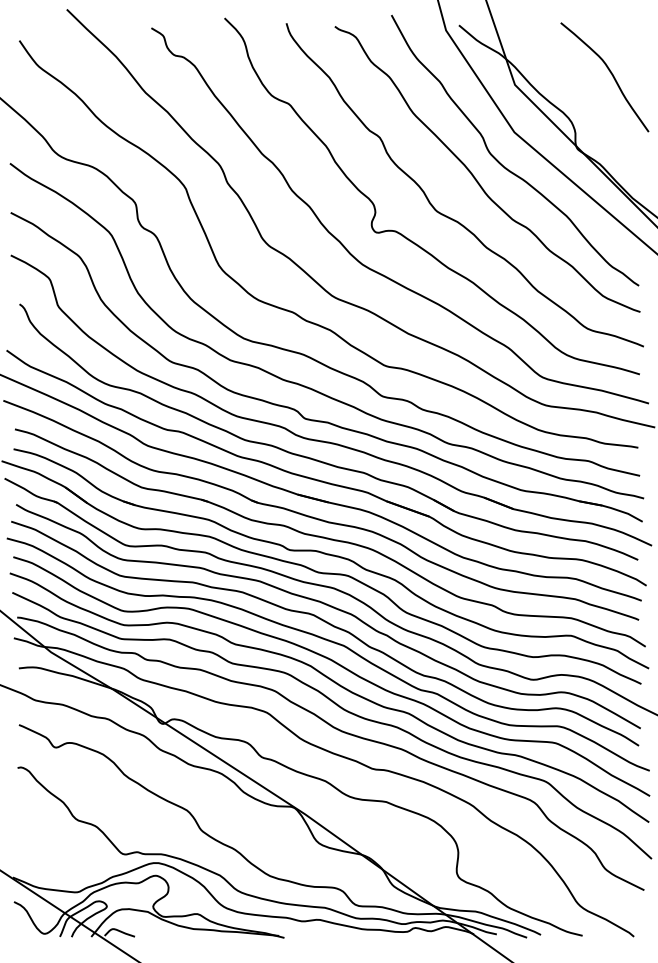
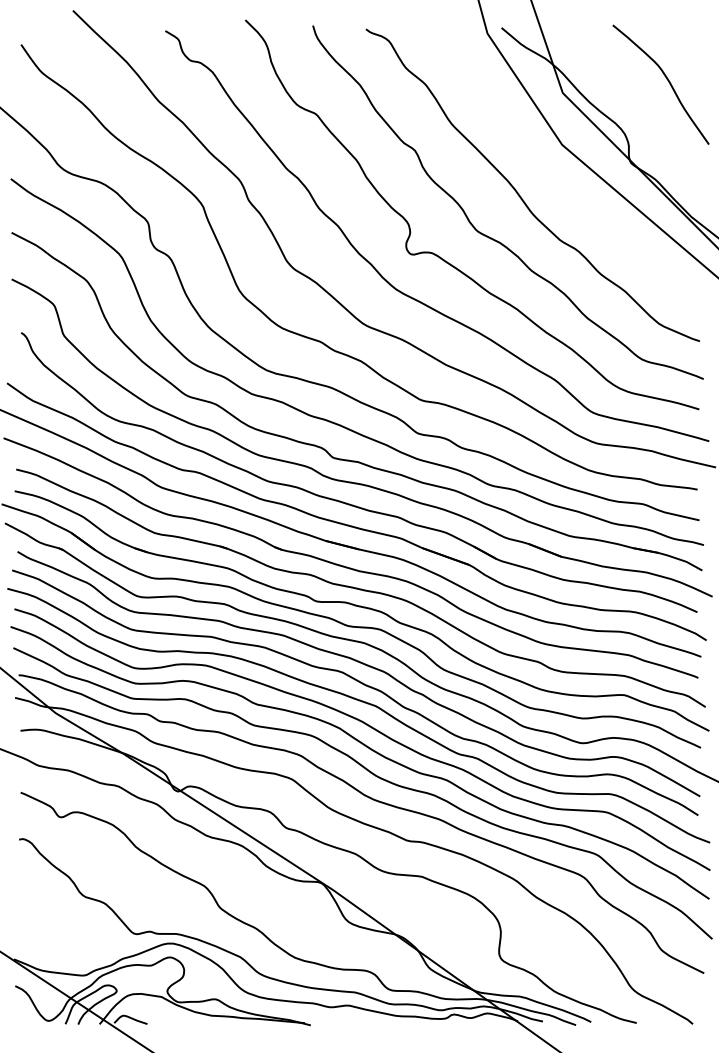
curve: (501, 163) -> (547, 178), removed

